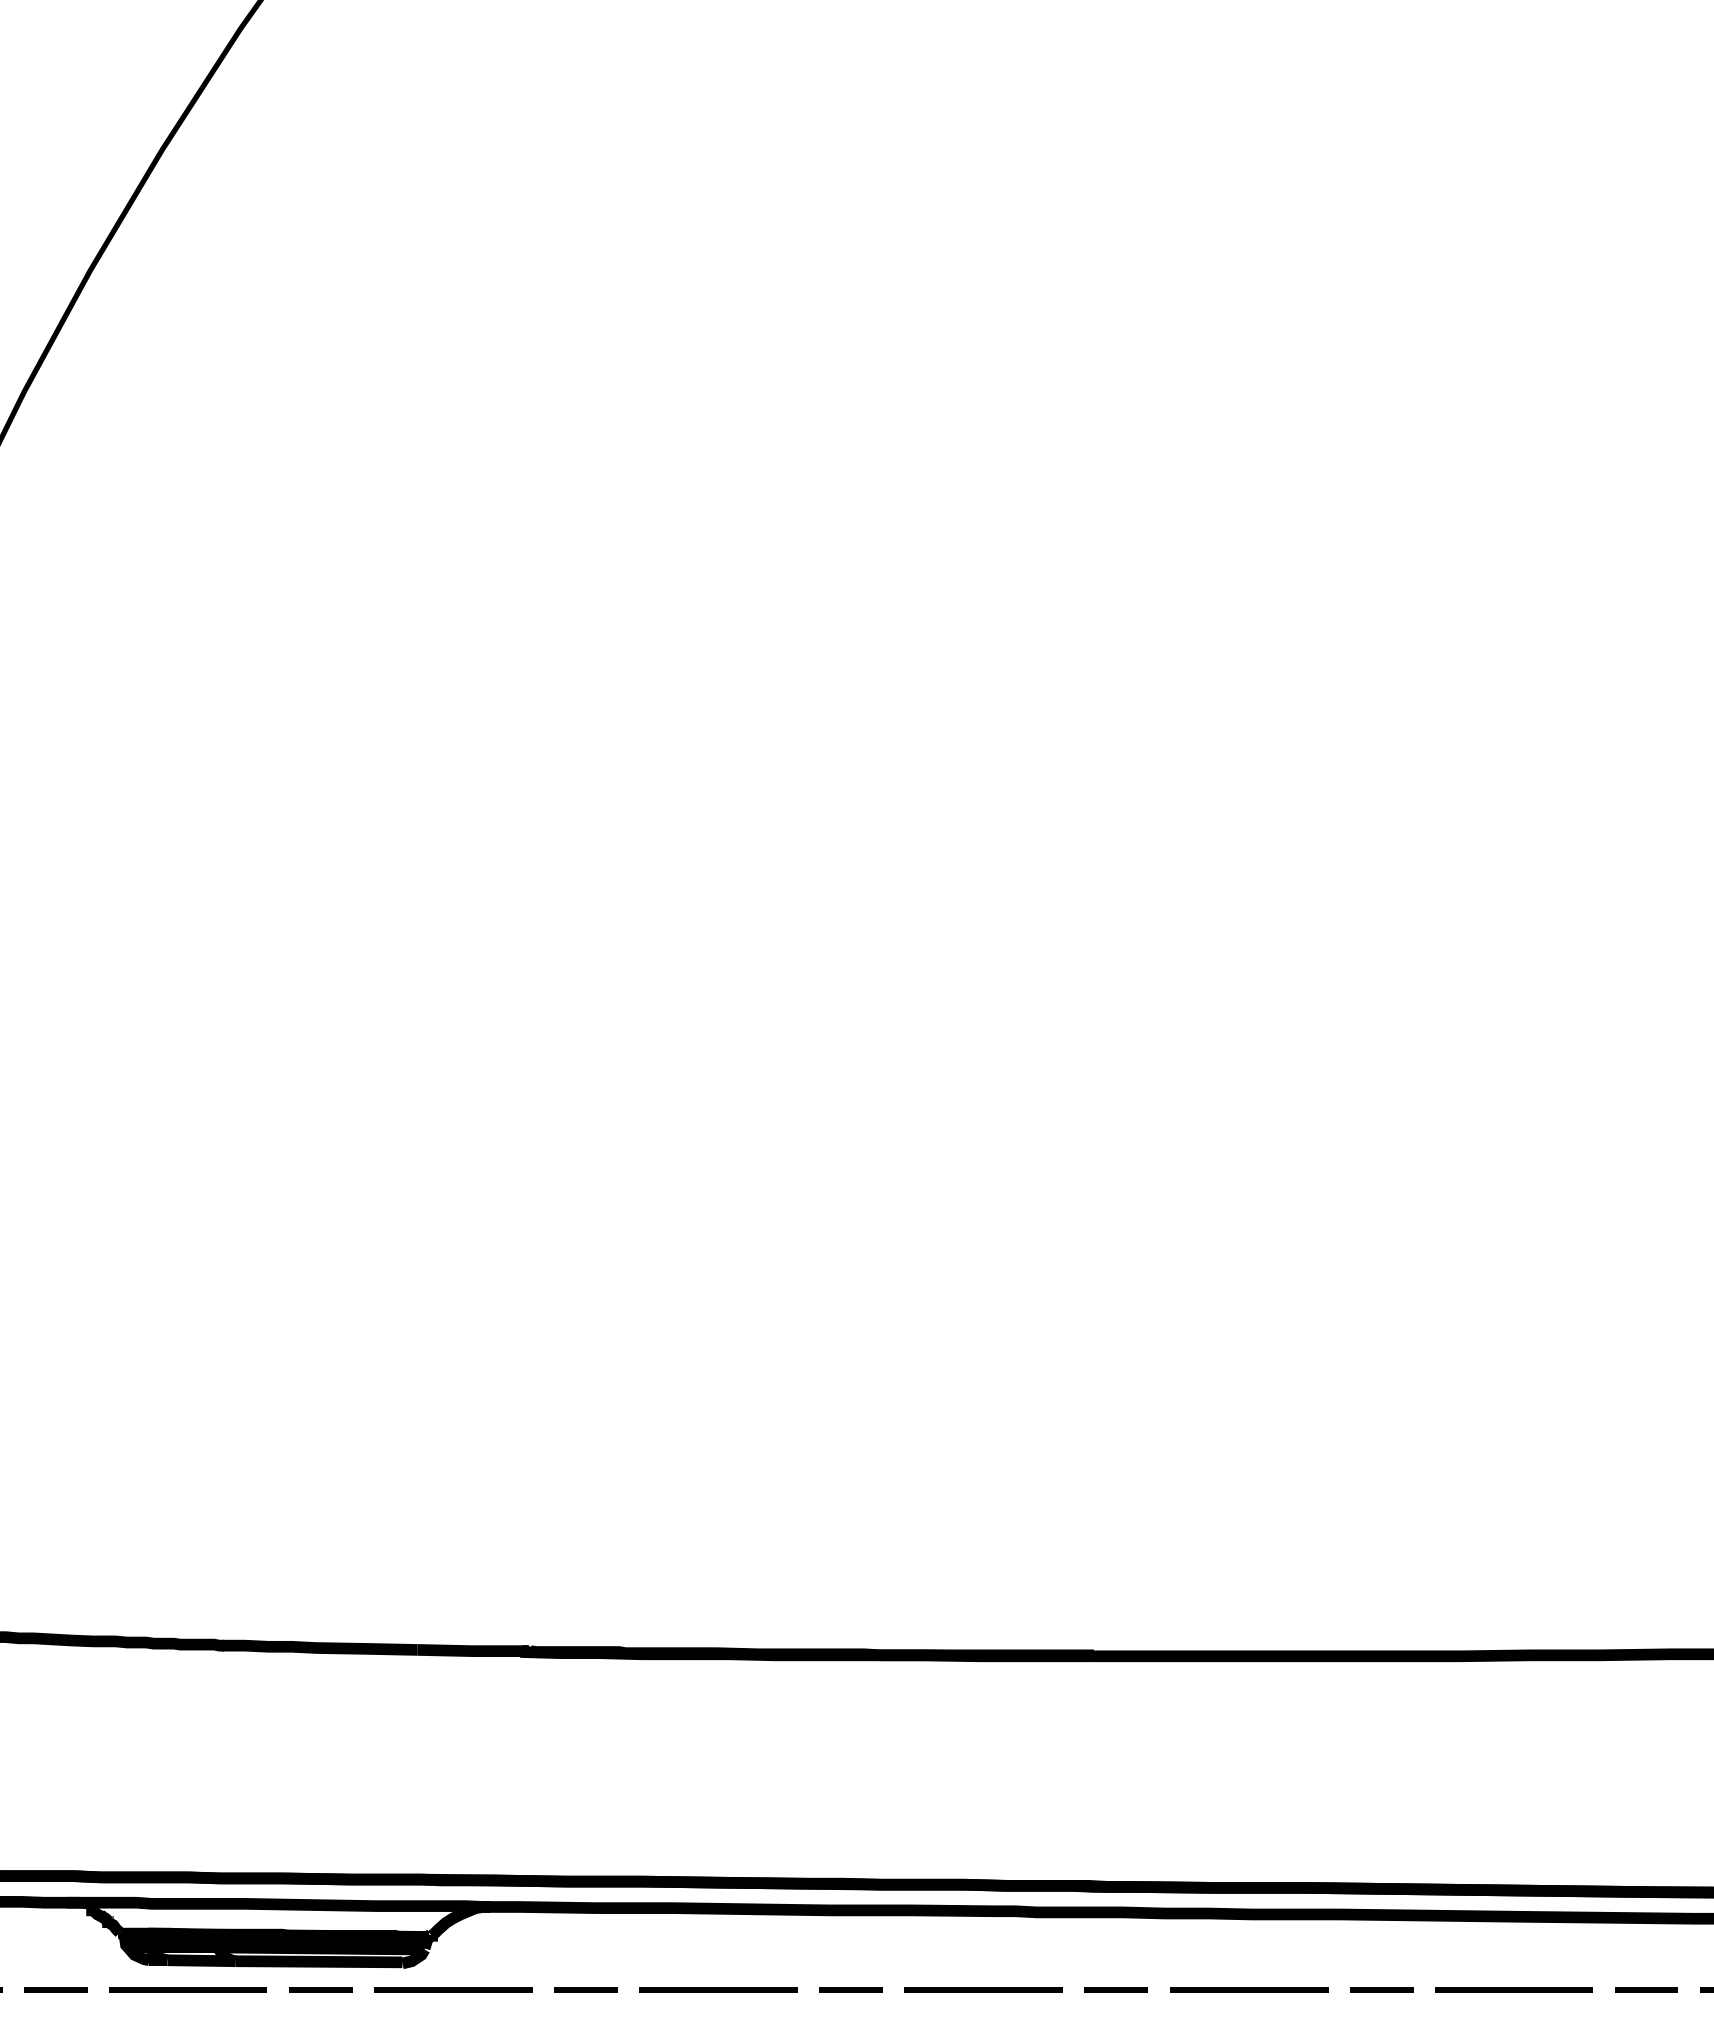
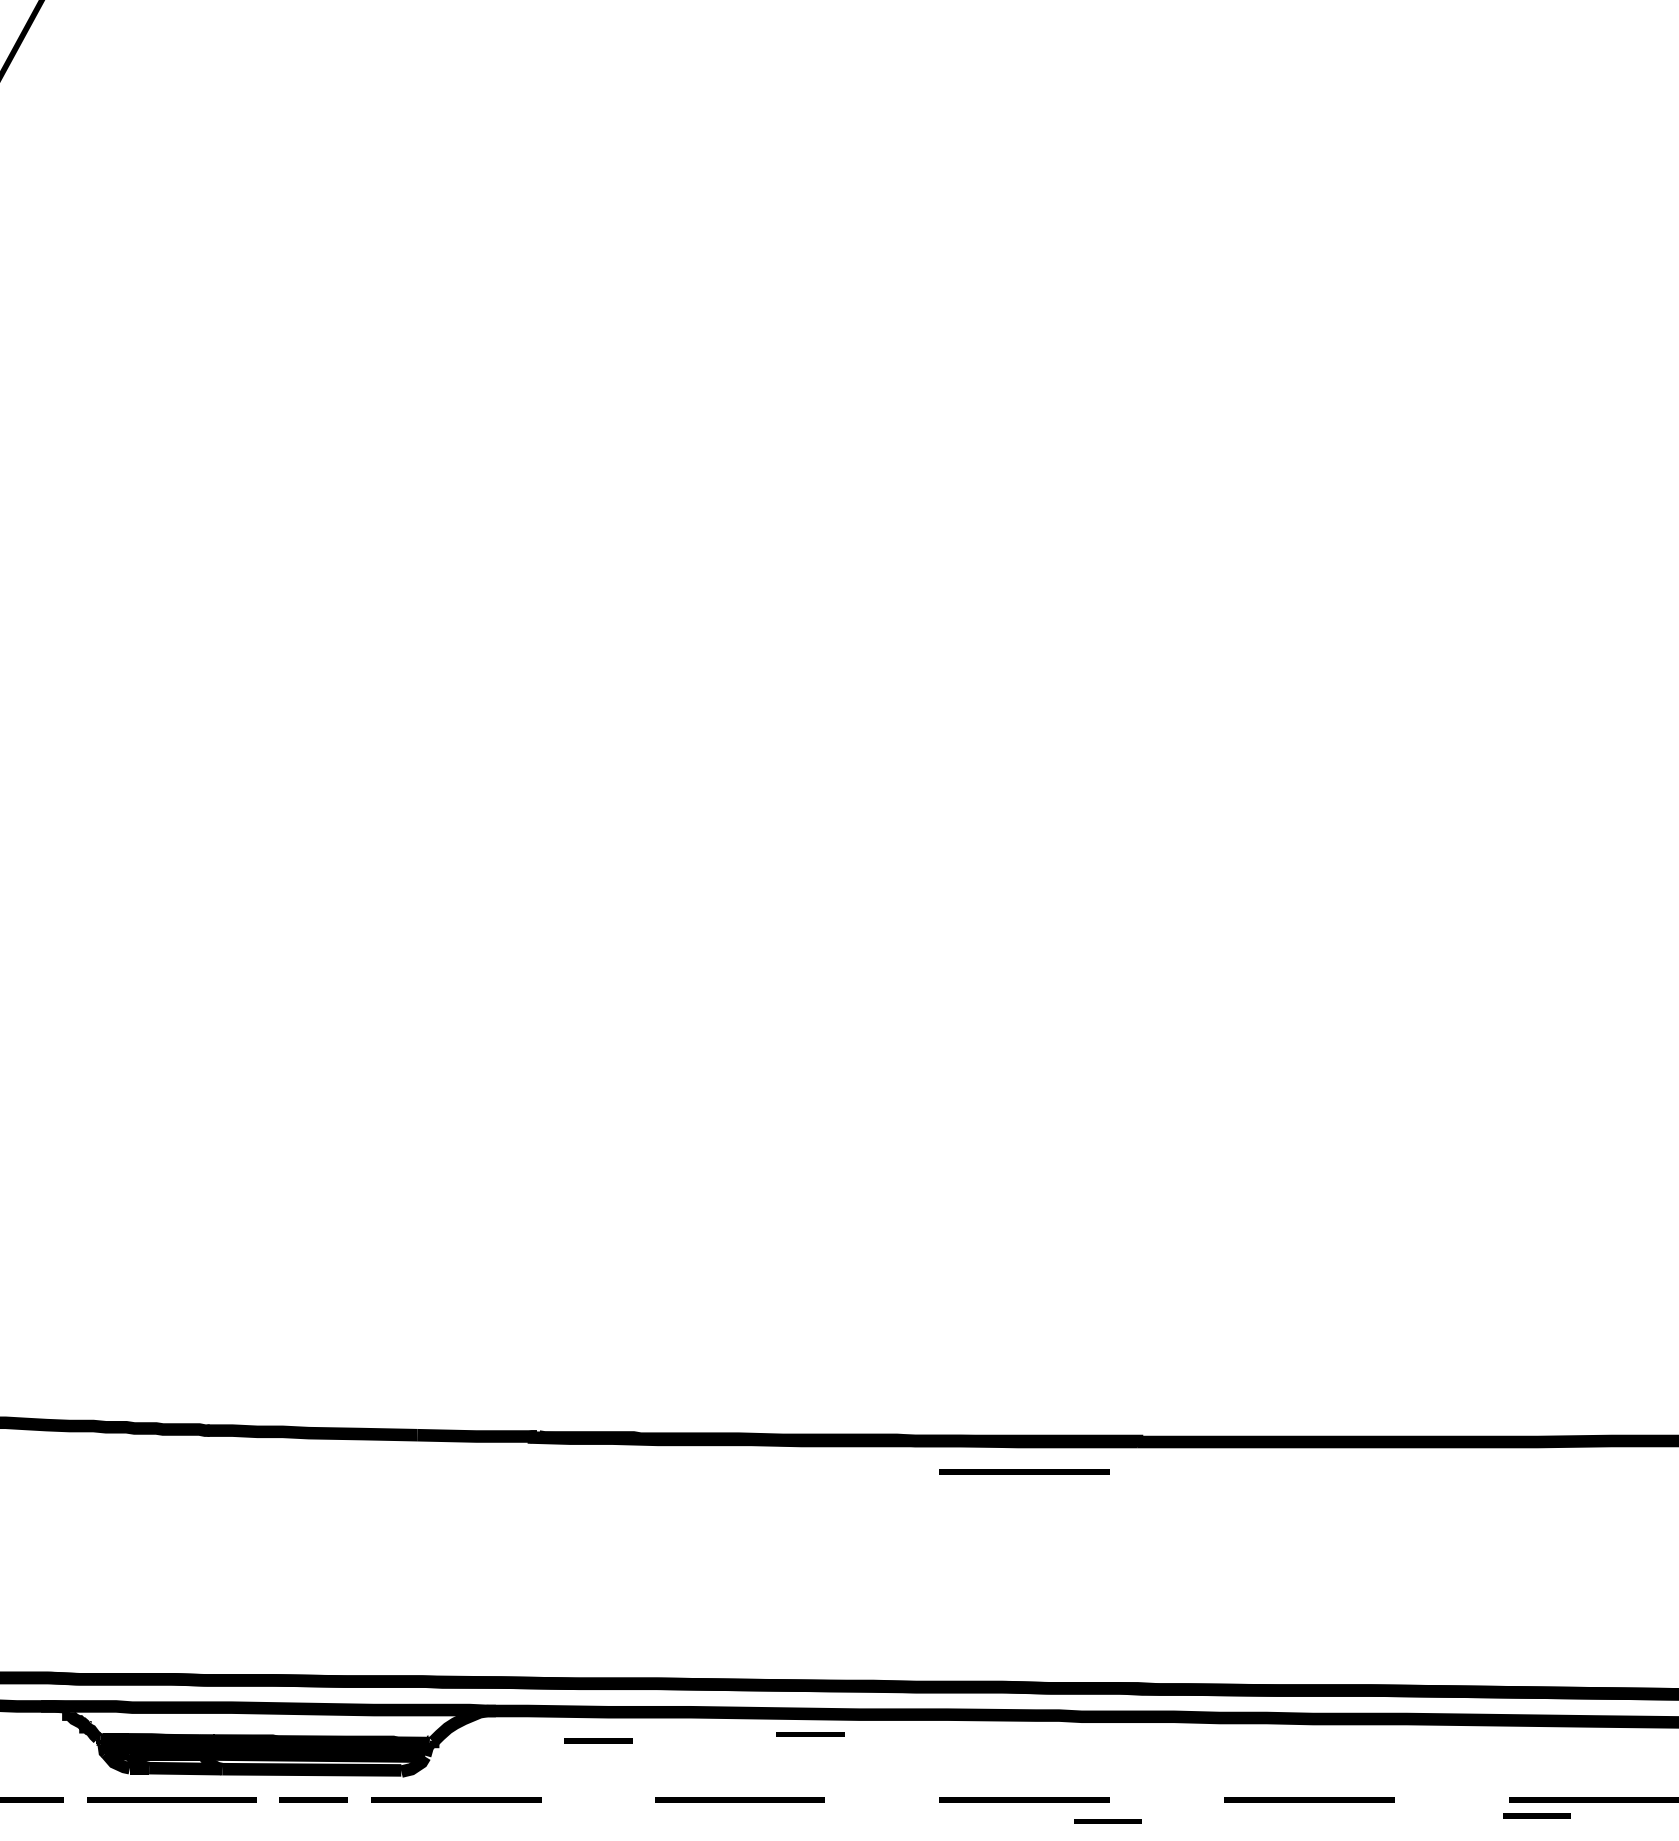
line: (983, 1683) -> (1024, 1471), added
line: (585, 1989) -> (597, 1740), moved
line: (850, 1989) -> (810, 1734), moved
line: (1115, 1989) -> (1107, 1820), moved
line: (1381, 1989) -> (1536, 1815), moved

